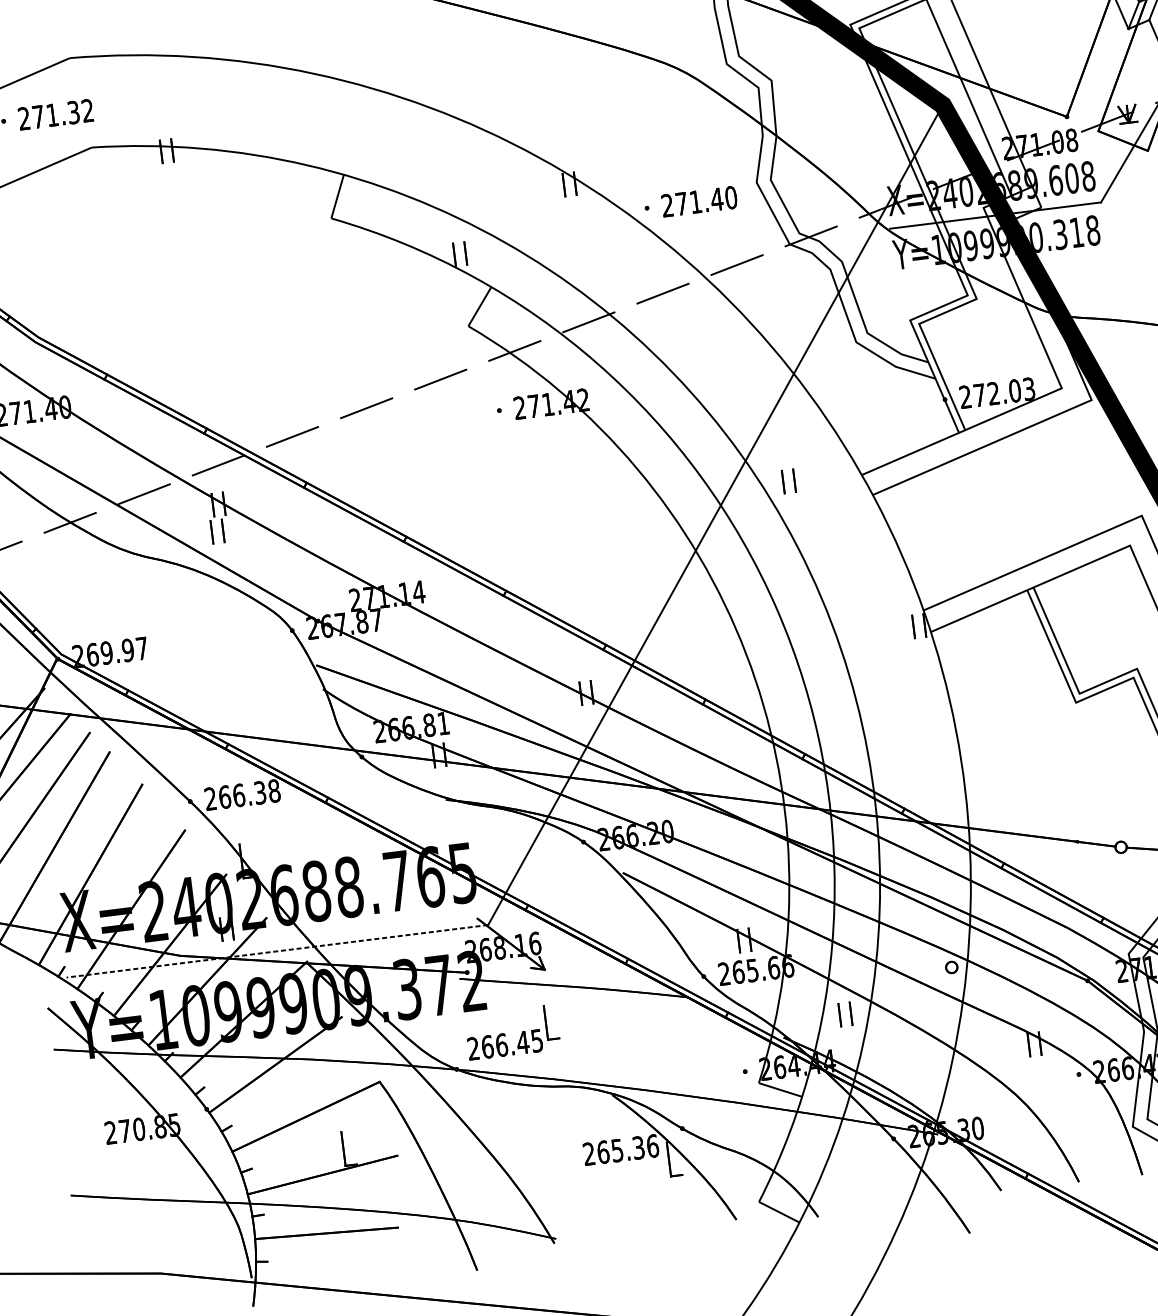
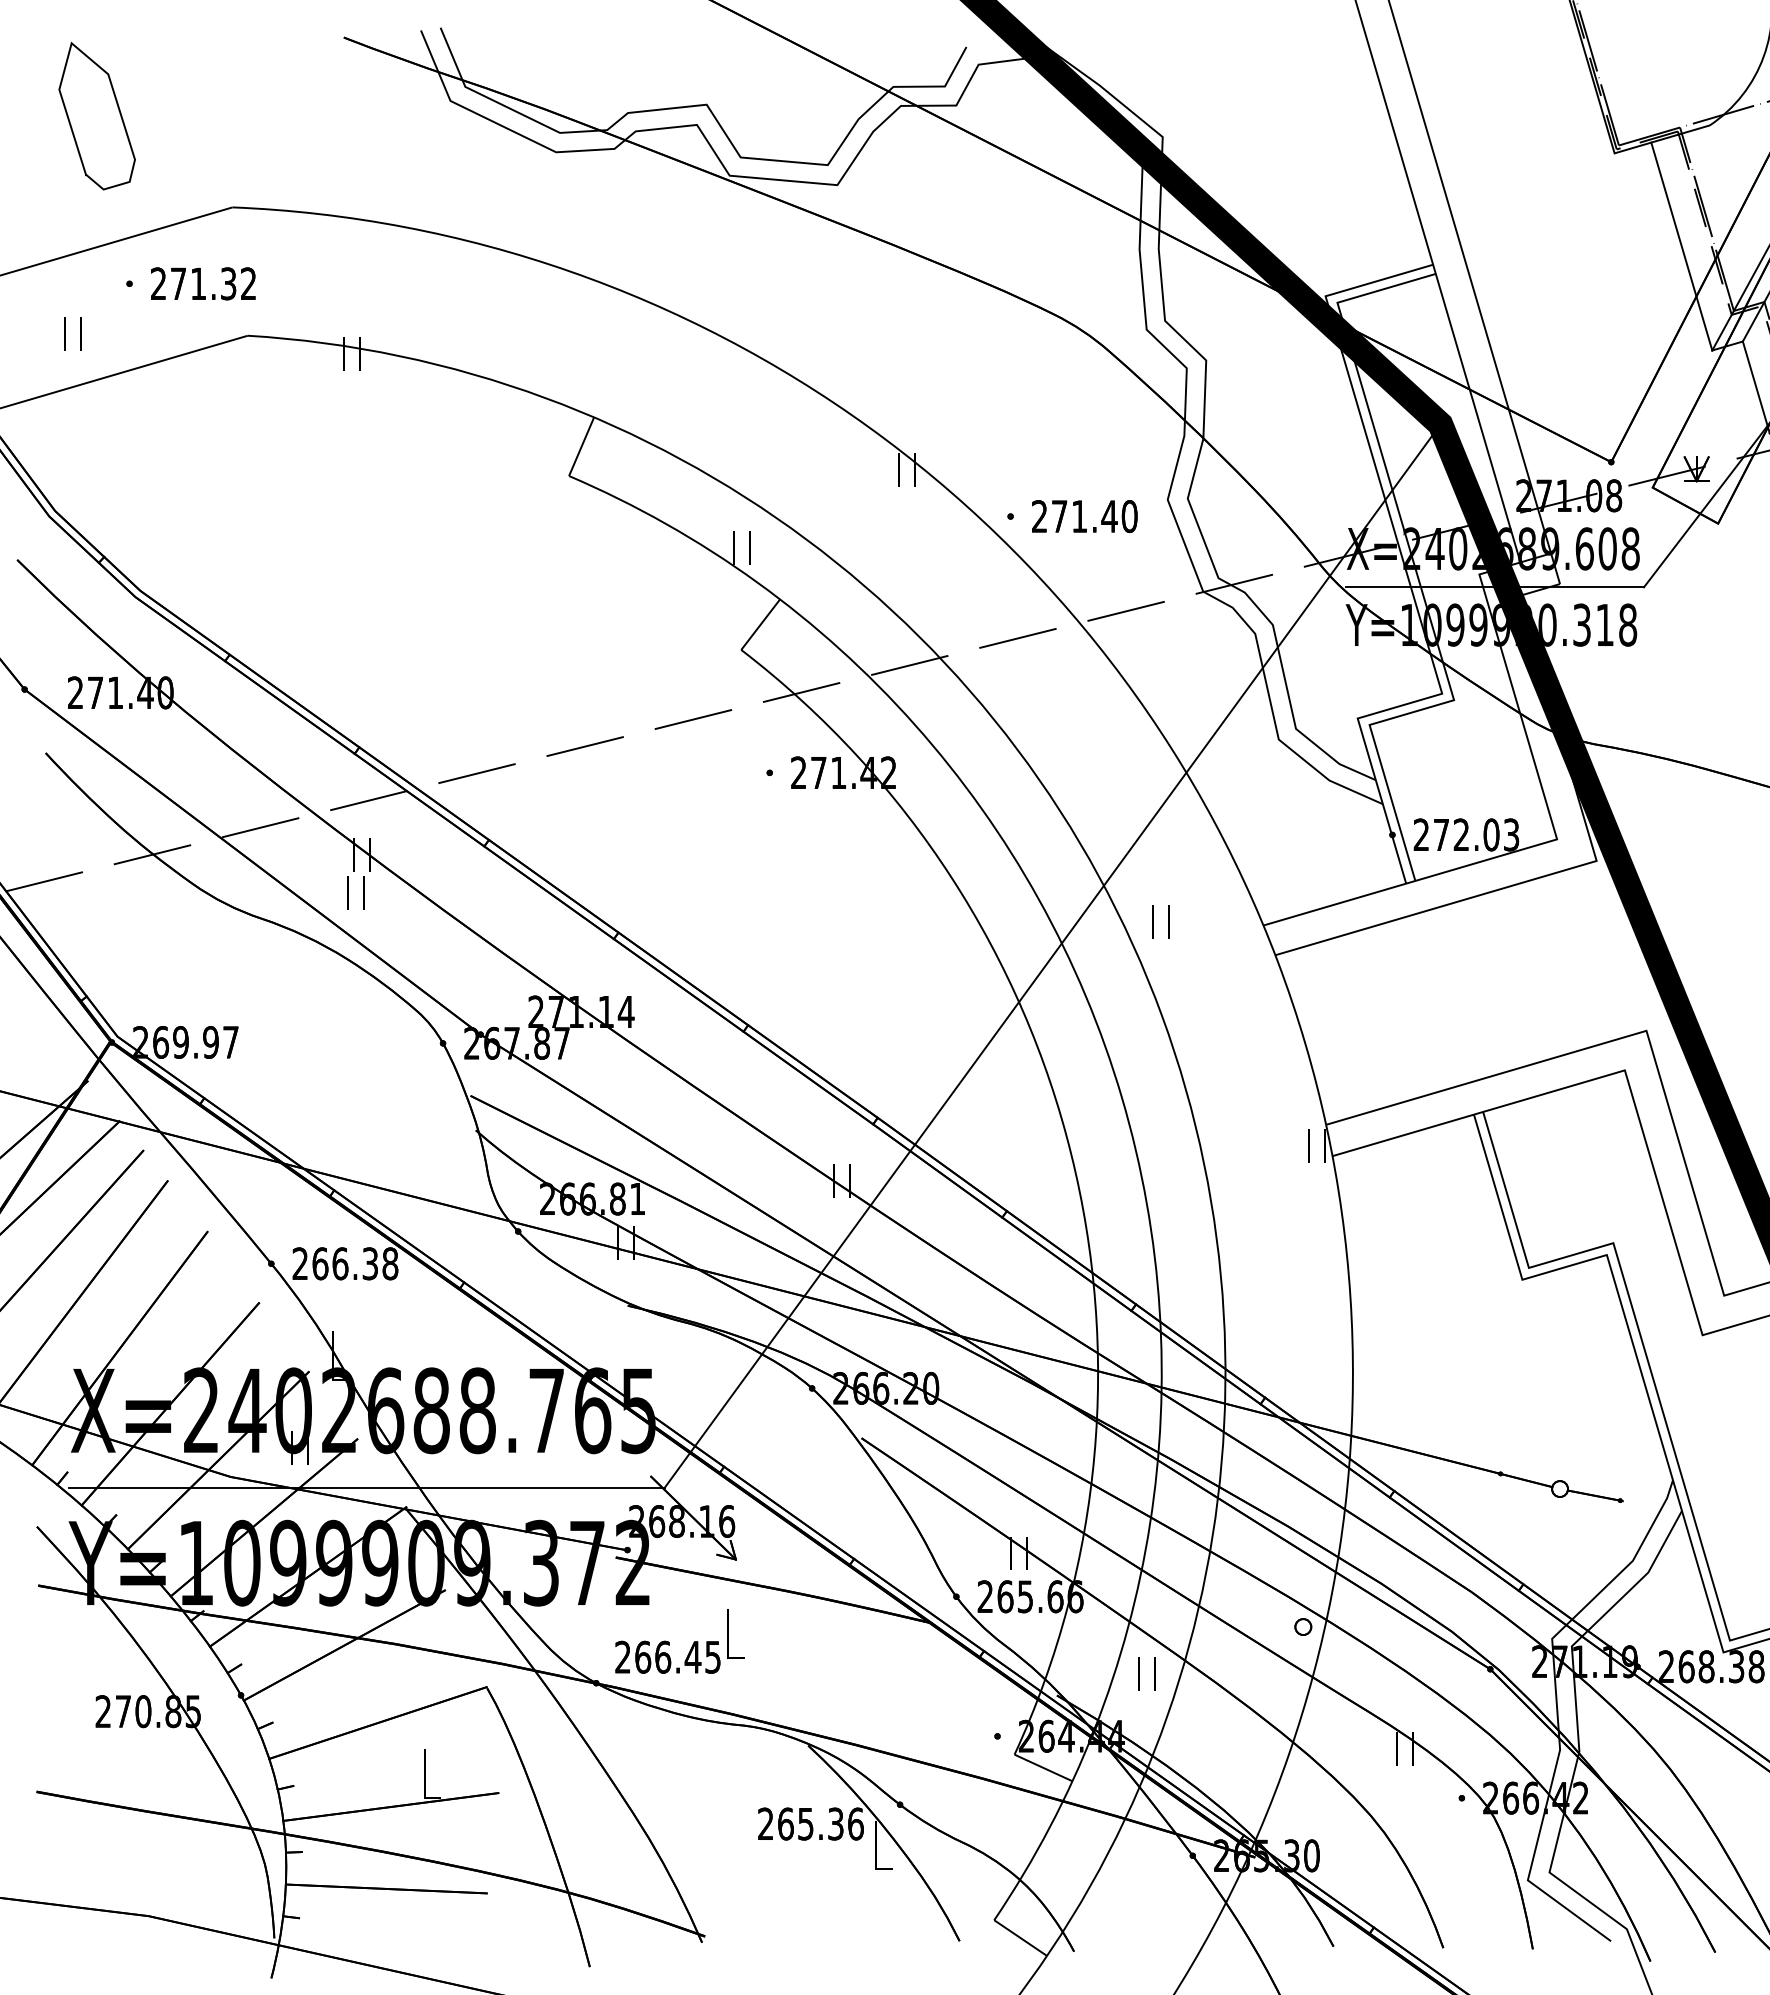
line: (277, 951) -> (366, 1487), dashed -> solid

